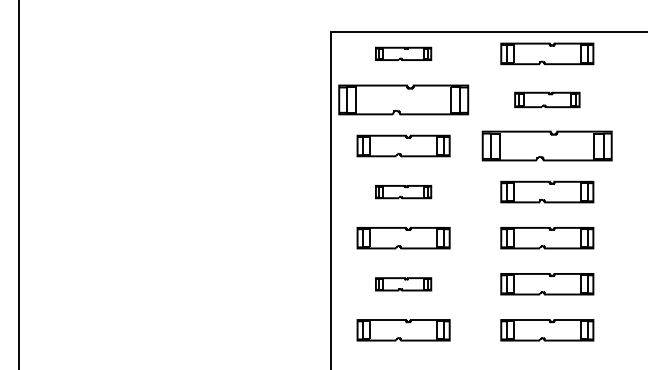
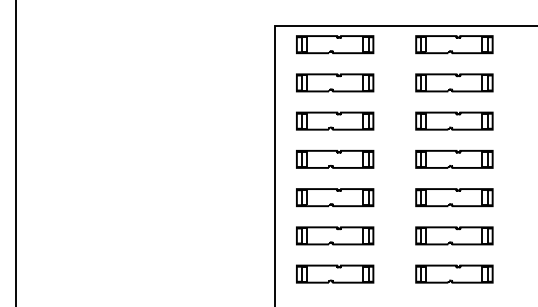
part: (403, 53) -> (335, 44), size x1.67
part: (403, 99) -> (335, 82), size x0.71
part: (547, 99) -> (454, 82), size x1.43
part: (547, 145) -> (454, 120), size x0.71
part: (403, 191) -> (335, 158), size x1.67
part: (403, 284) -> (335, 236), size x1.67

